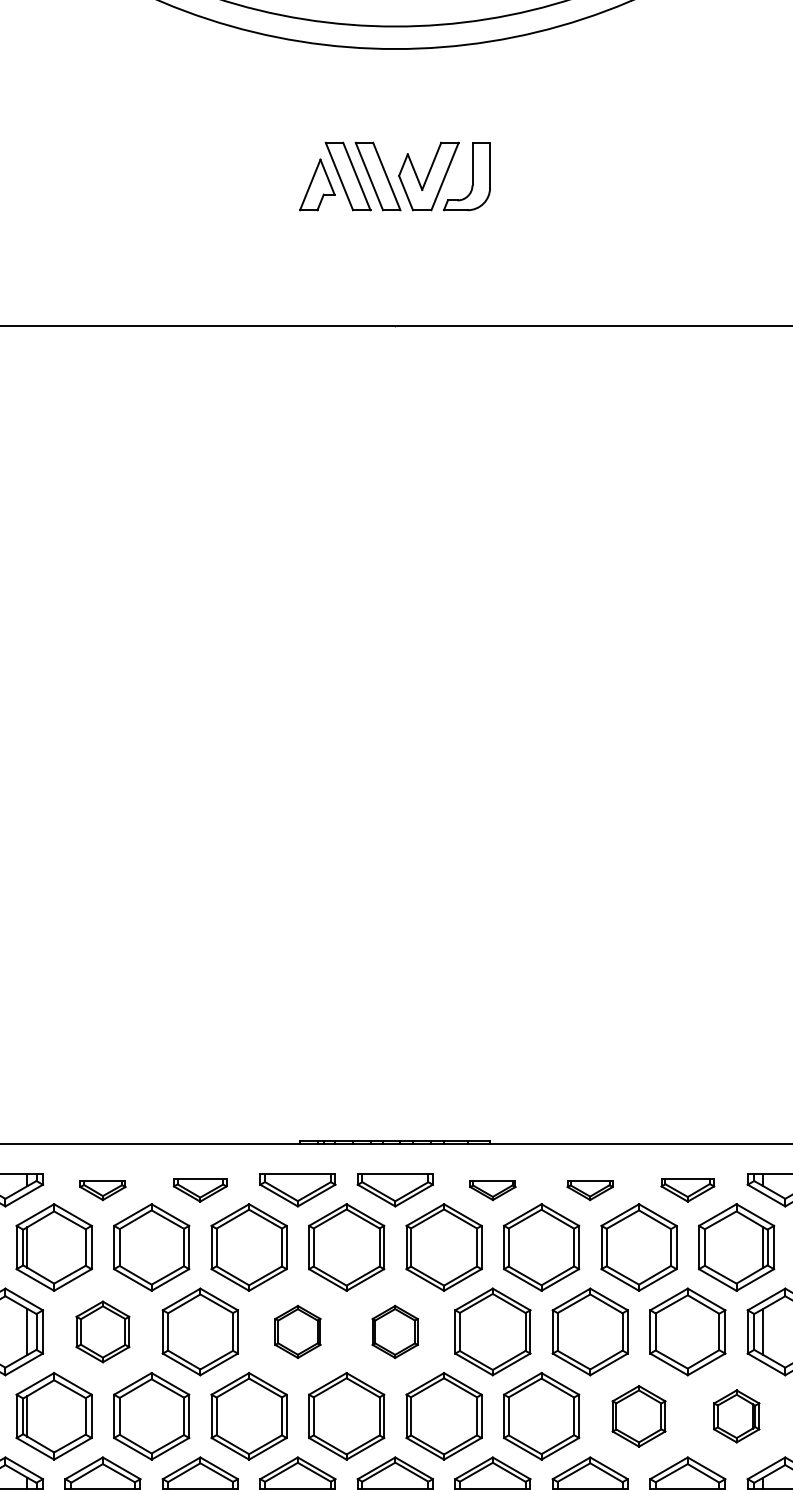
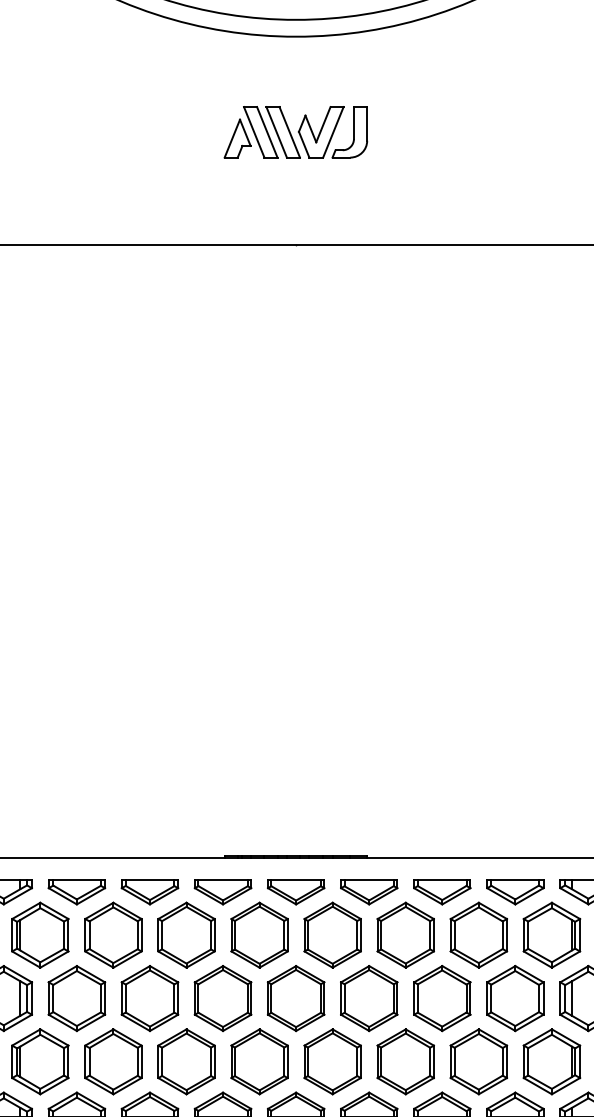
part: (102, 1190) -> (76, 892), size x1.67
part: (199, 1190) -> (149, 892), size x1.43
part: (492, 1190) -> (368, 892), size x1.67
part: (589, 1190) -> (441, 892), size x1.67
part: (687, 1190) -> (515, 892), size x1.43
part: (102, 1331) -> (76, 998), size x1.43
part: (297, 1331) -> (222, 998), size x1.67
part: (394, 1331) -> (295, 998), size x1.67
part: (638, 1416) -> (478, 1061), size x1.43
part: (736, 1416) -> (551, 1061), size x1.67

